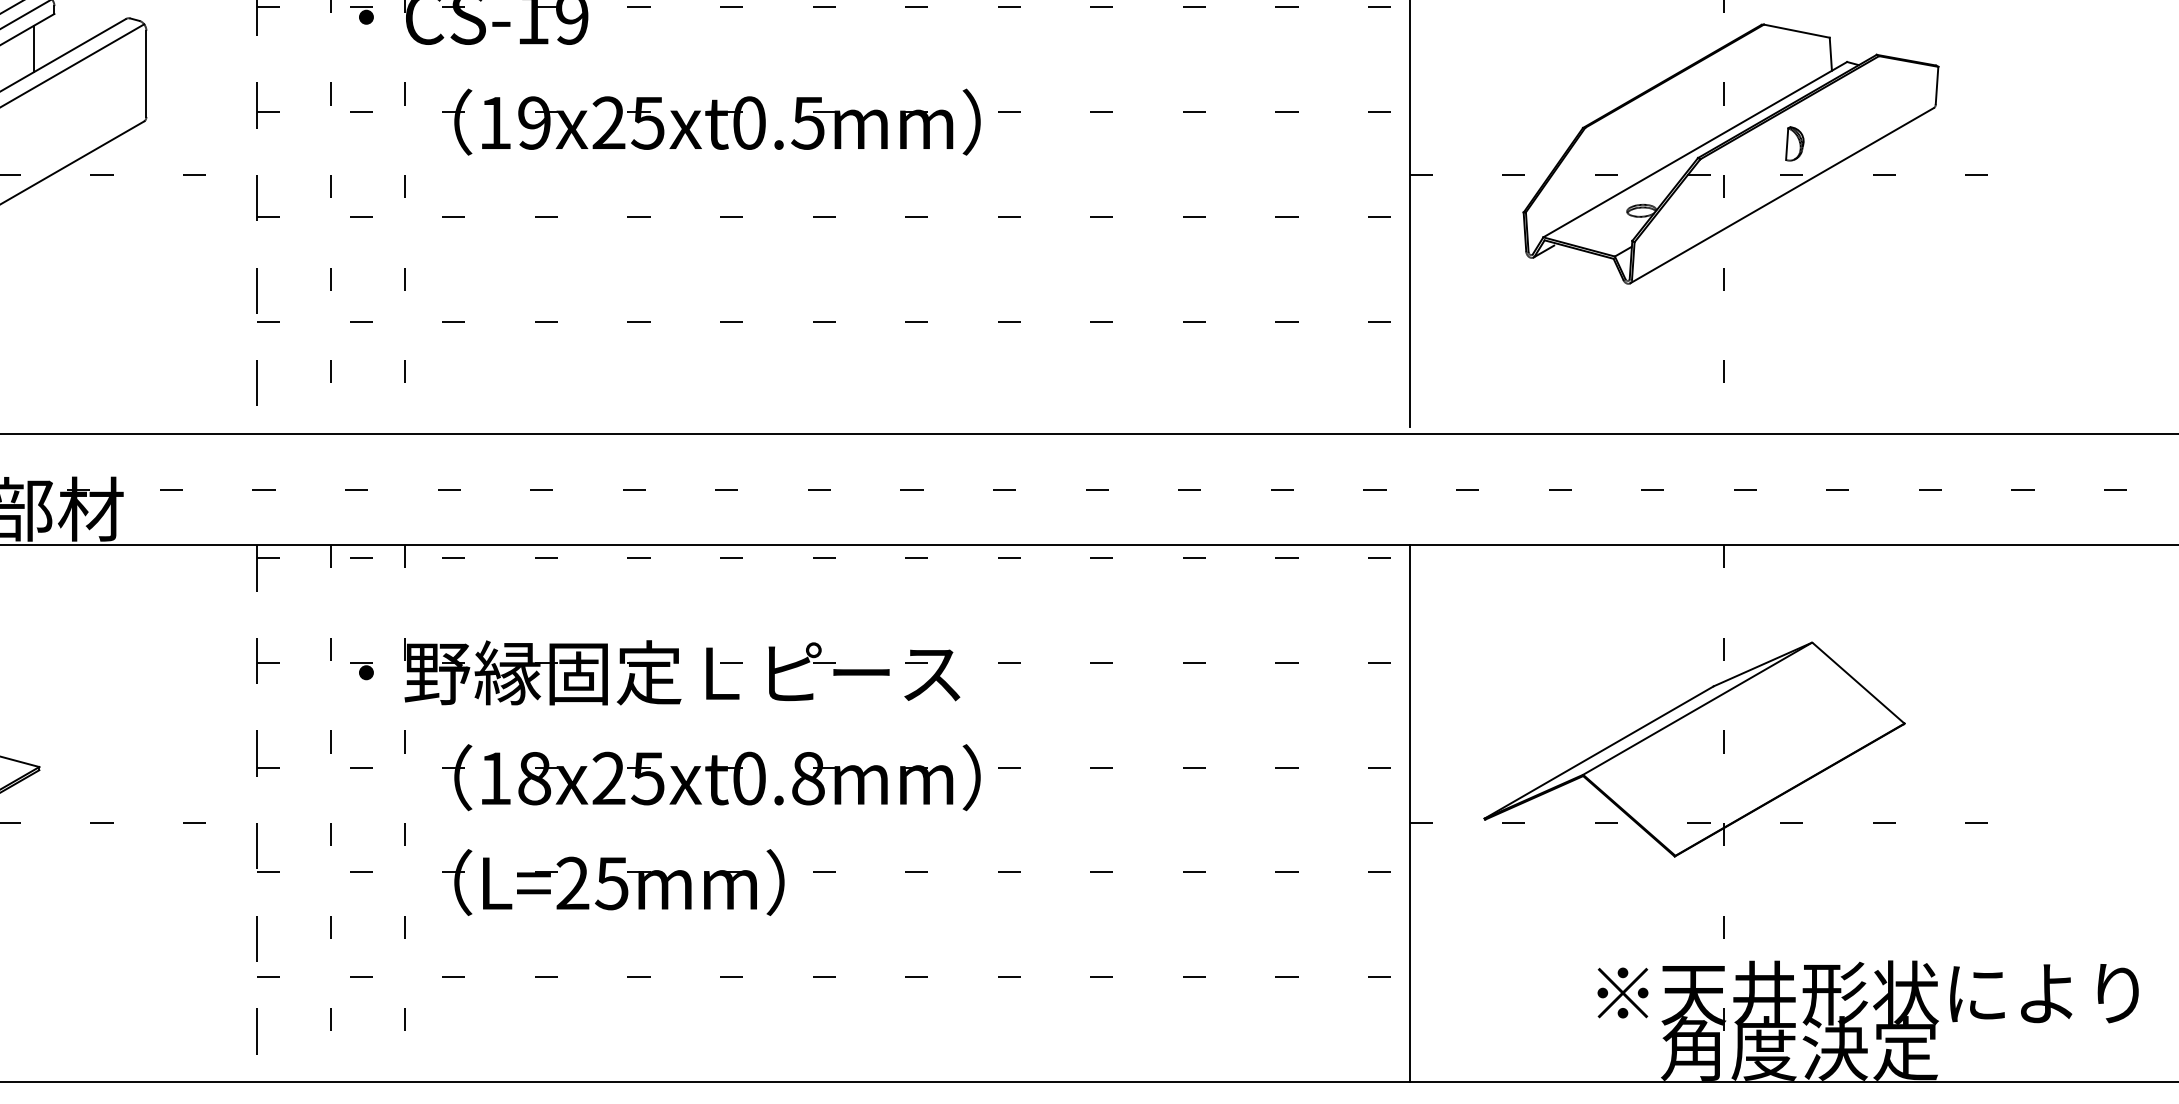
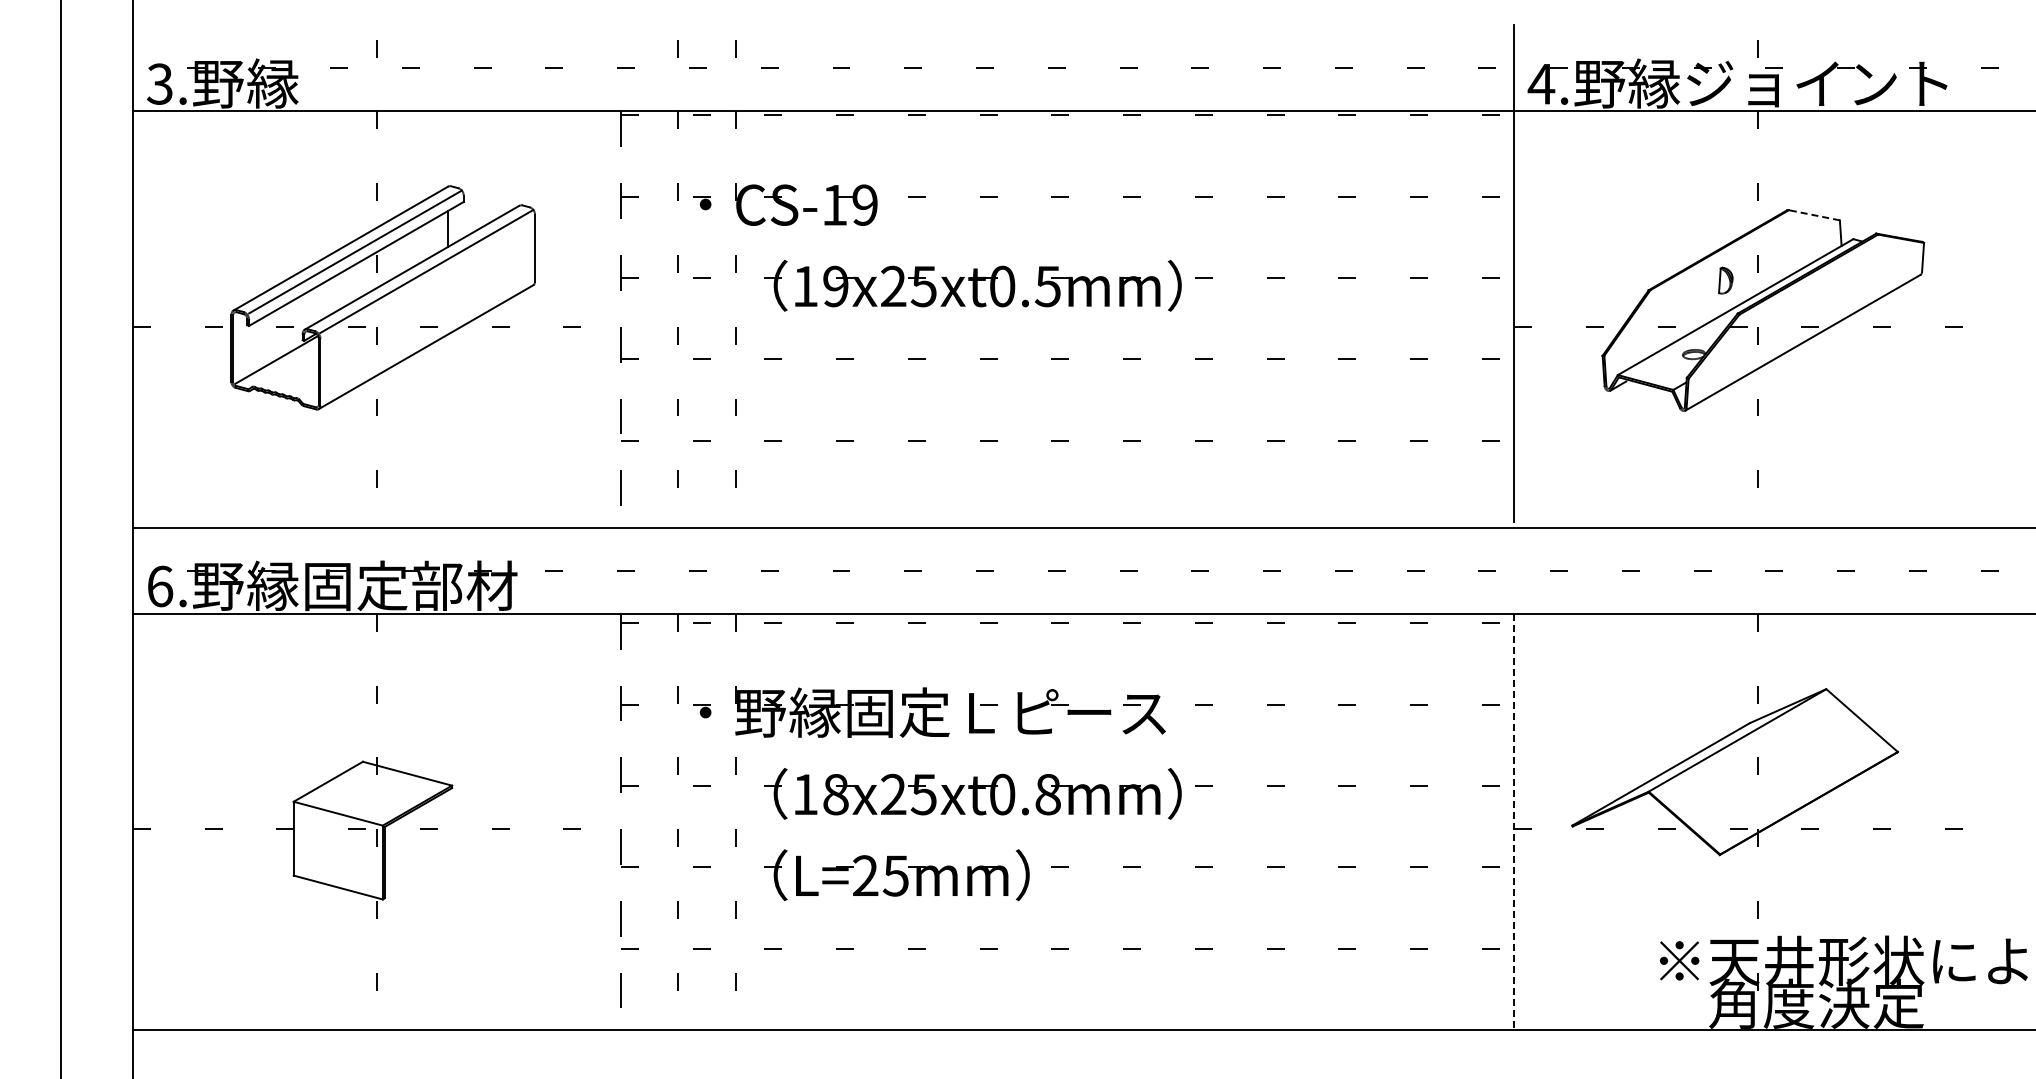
line: (1796, 31) -> (1814, 215), solid -> dashed
part: (1794, 143) -> (1725, 280), moved
line: (1409, 814) -> (1514, 822), solid -> dashed

